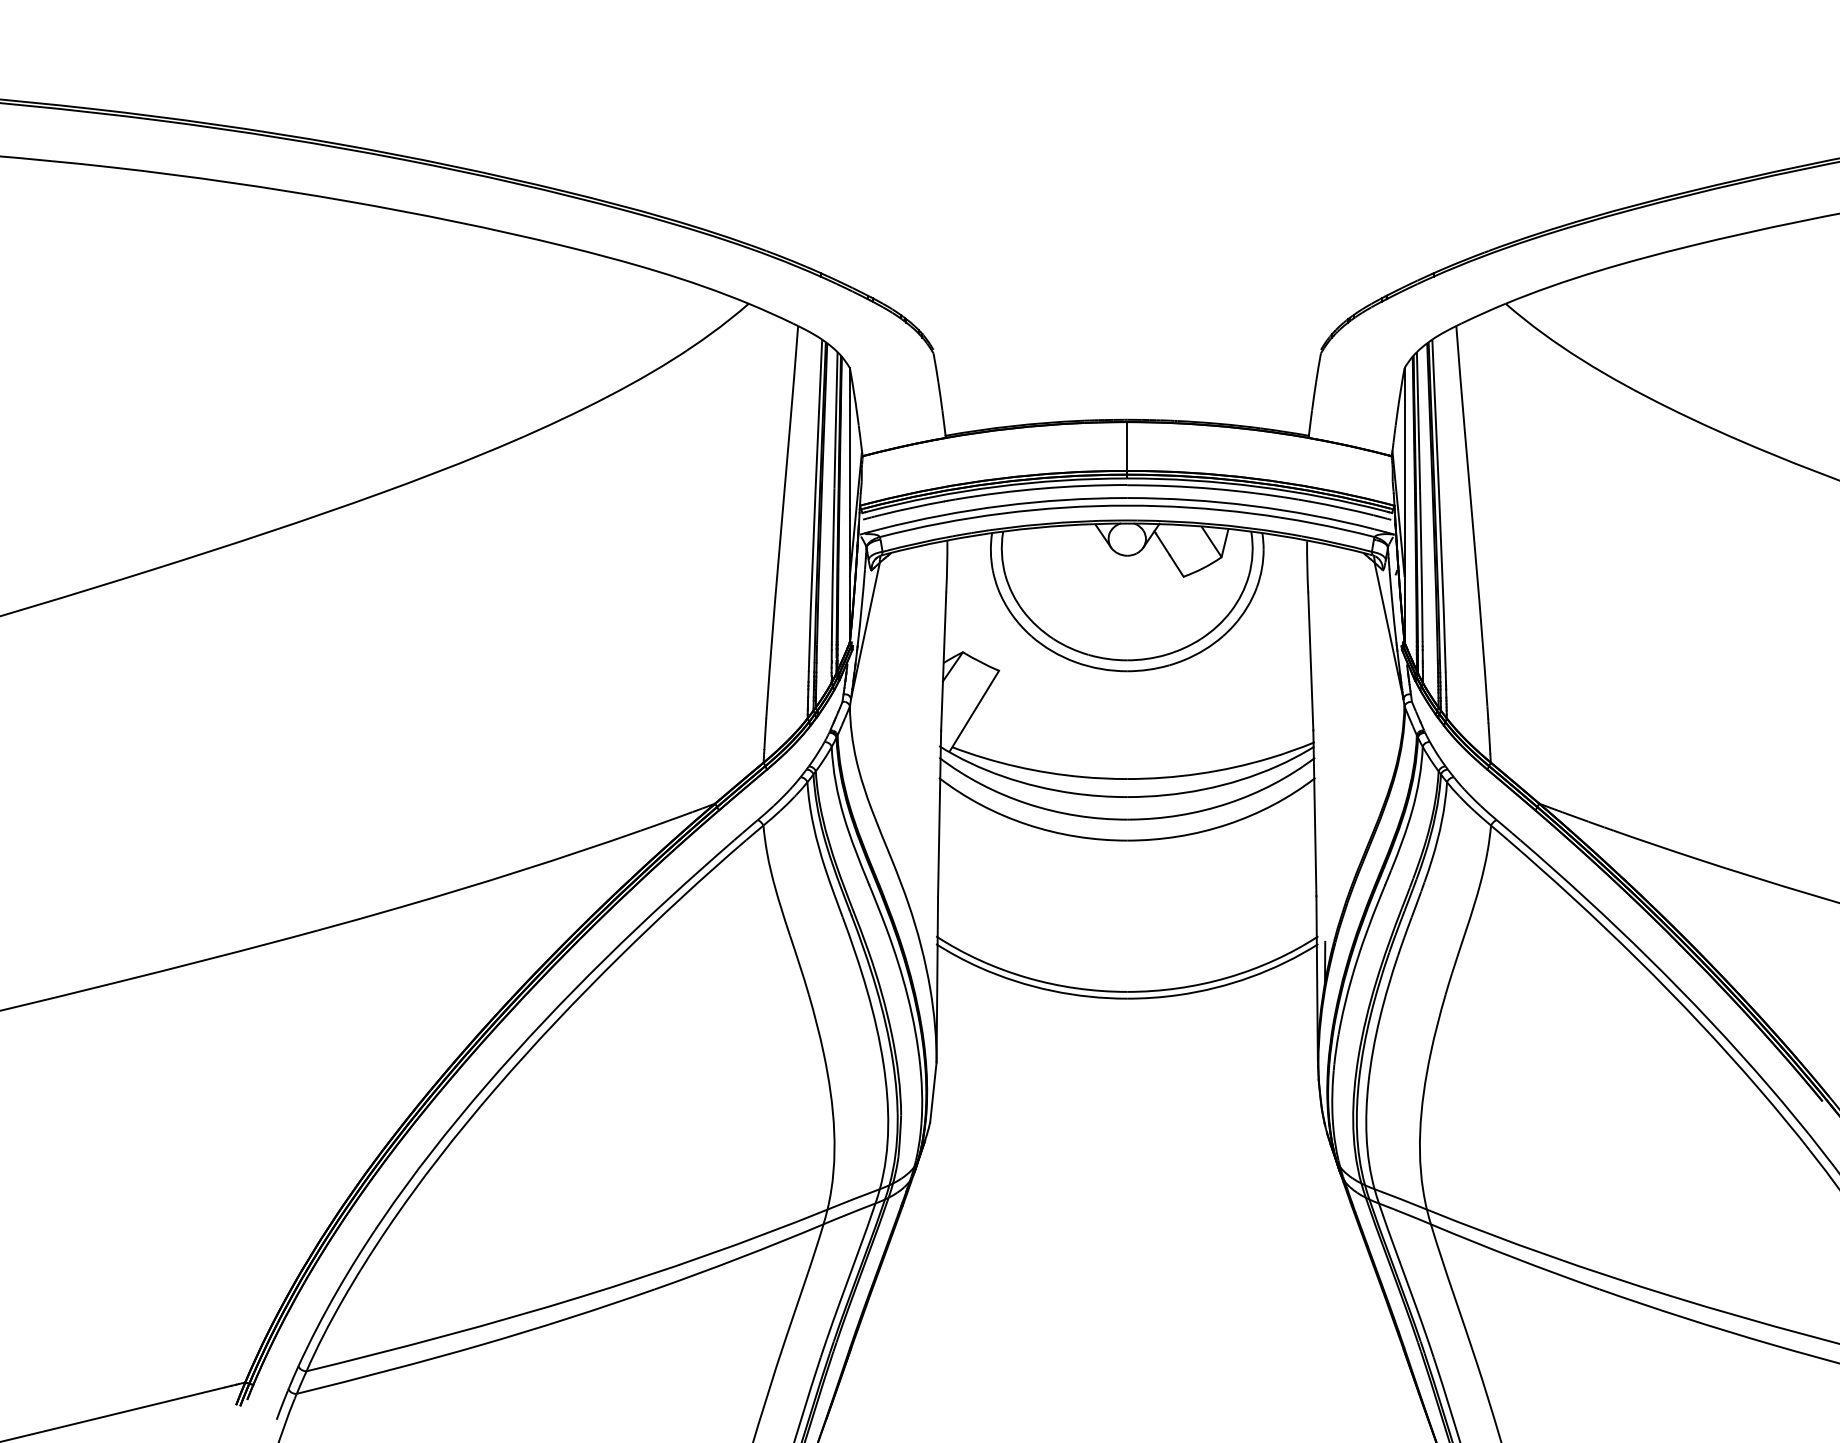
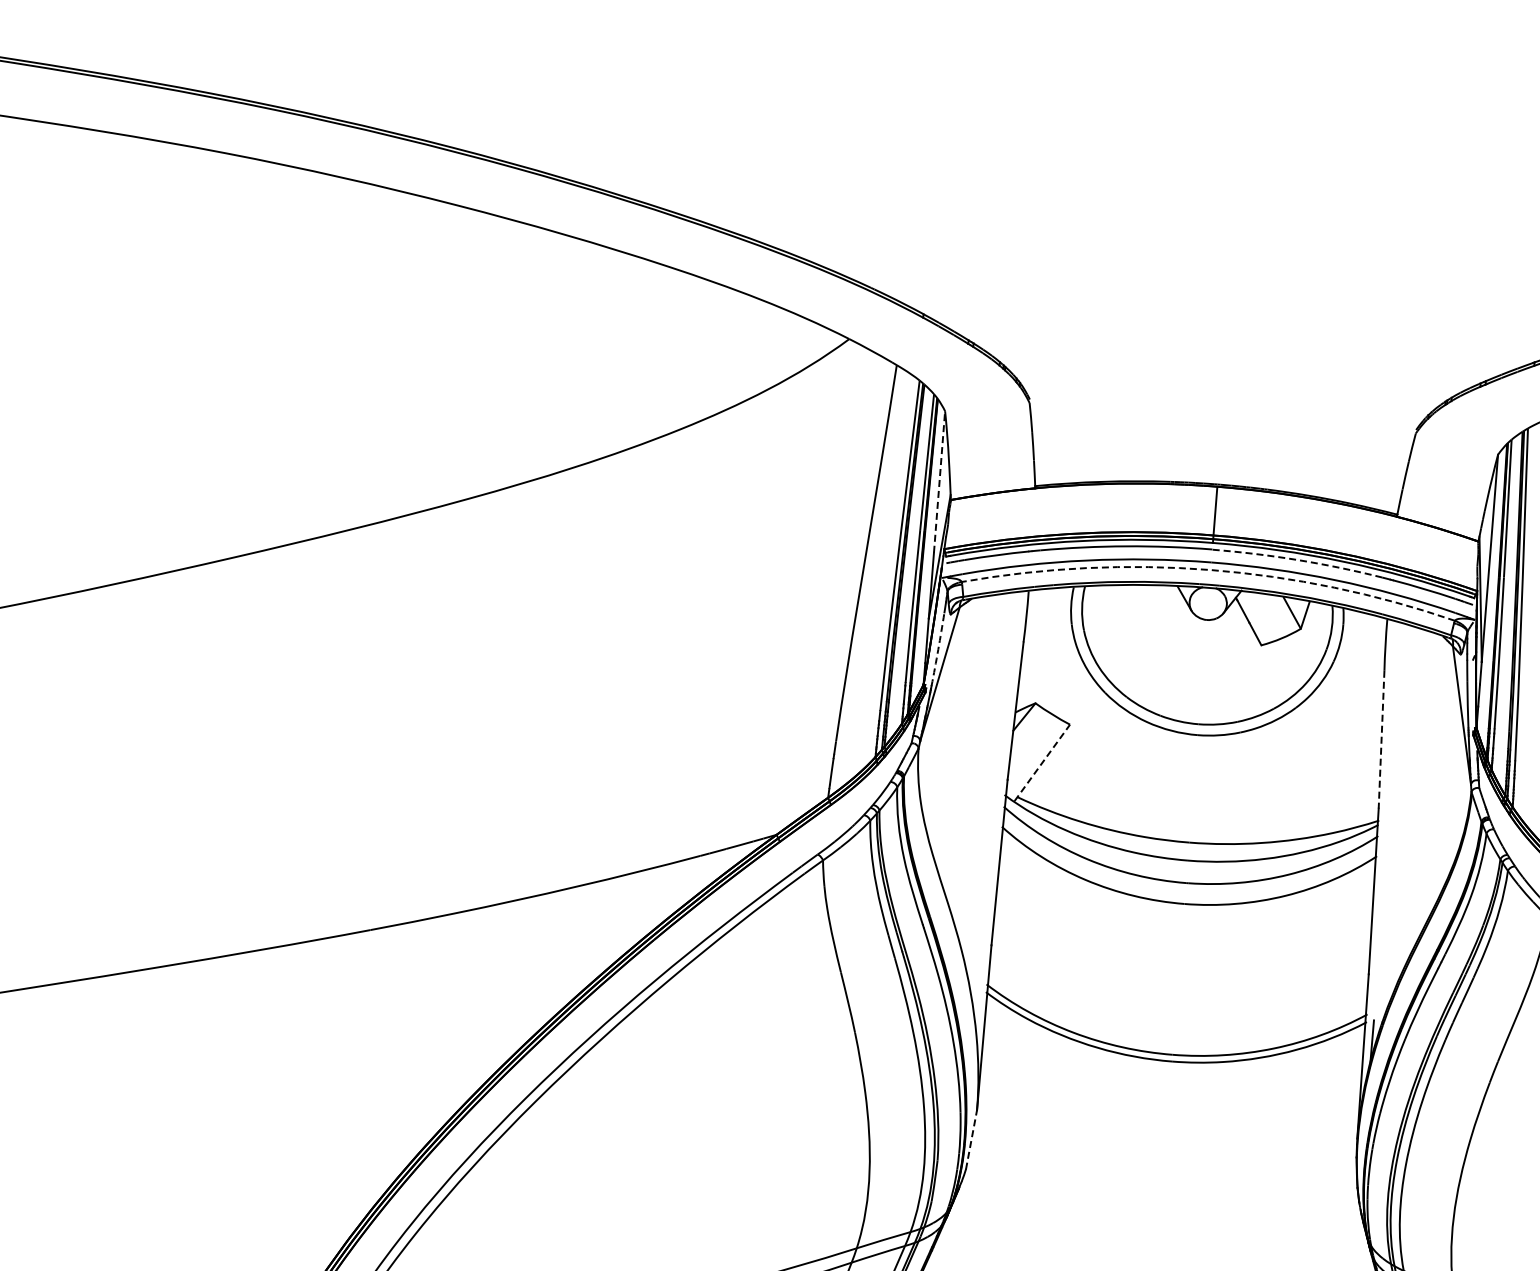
line: (849, 439) -> (939, 482), solid -> dashed
arc: (1213, 488) -> (1298, 559), solid -> dashed
arc: (1127, 505) -> (1211, 569), solid -> dashed
arc: (861, 606) -> (937, 649), solid -> dashed
line: (1310, 661) -> (1381, 739), solid -> dashed
line: (974, 710) -> (1042, 762), solid -> dashed
line: (933, 1092) -> (971, 1139), solid -> dashed

